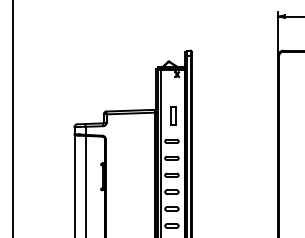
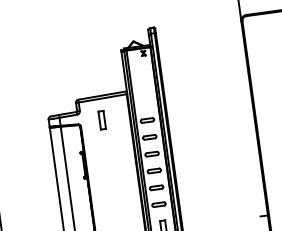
part: (173, 115) -> (102, 119), moved

